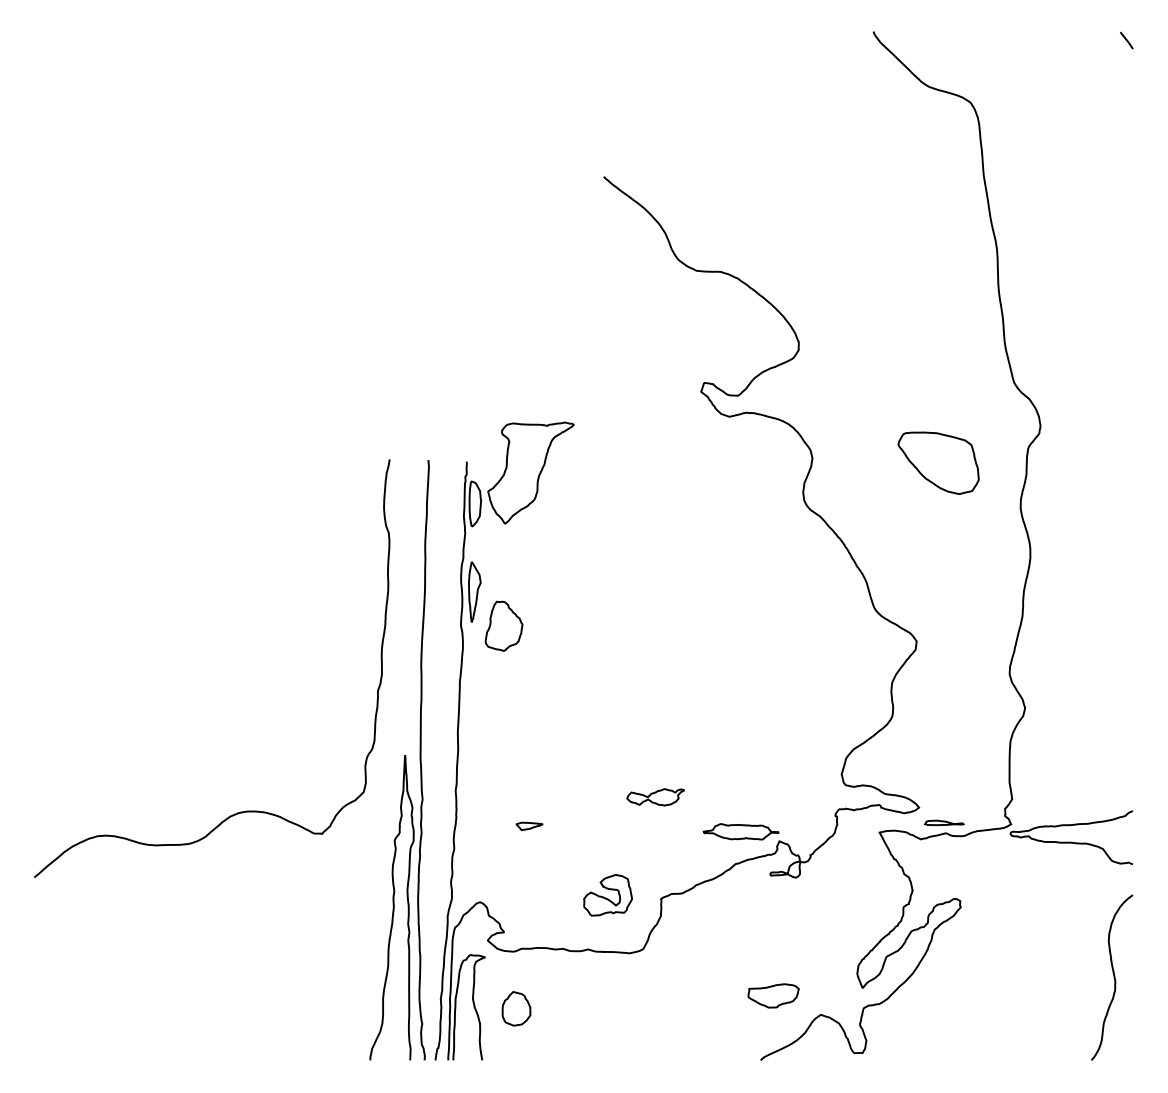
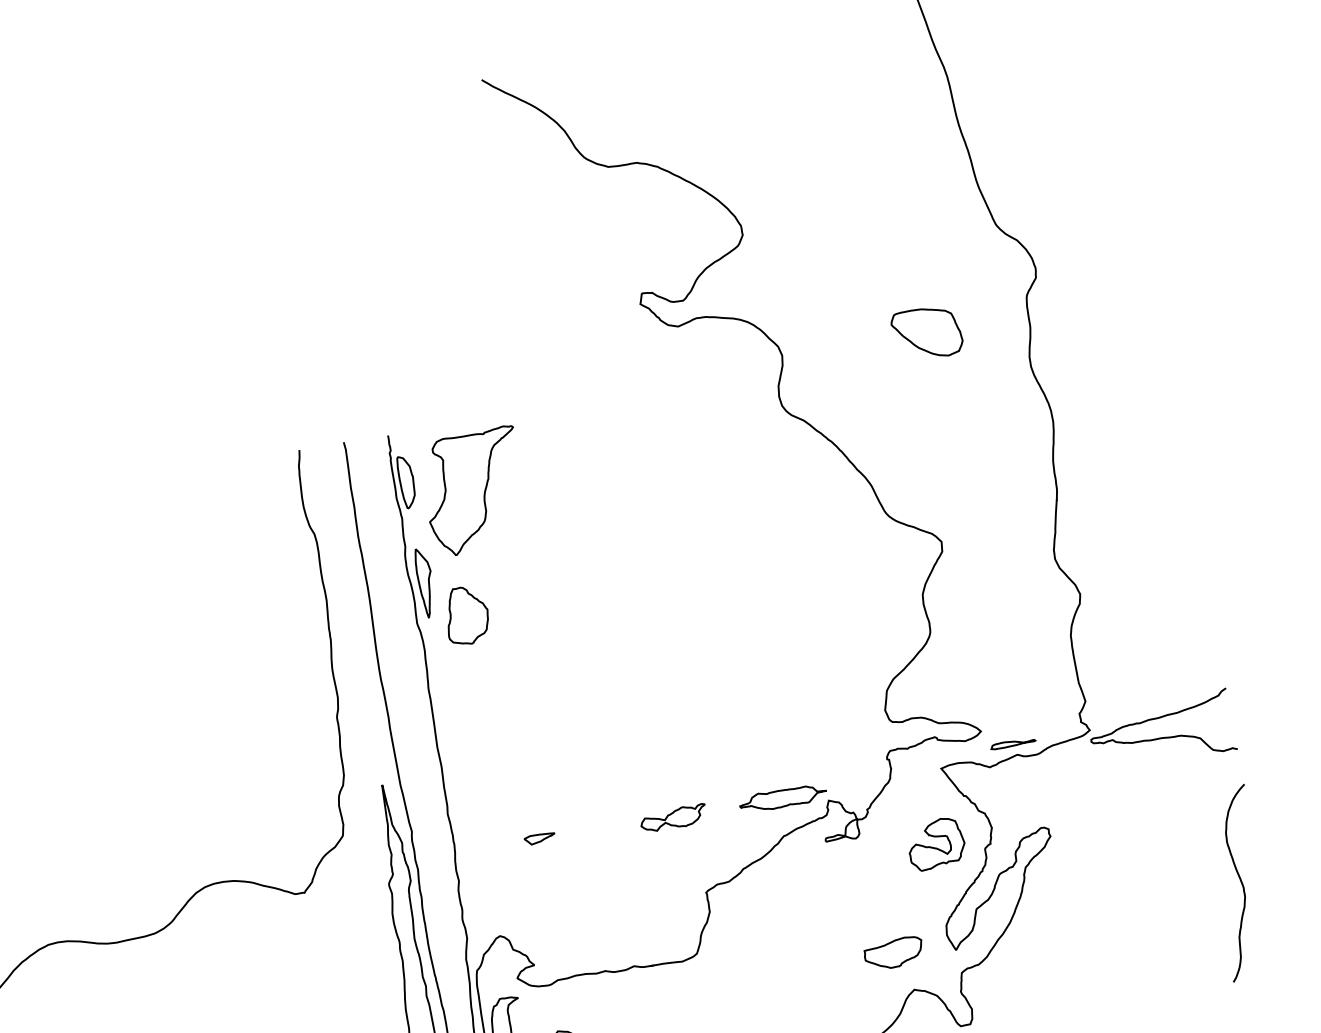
part: (937, 462) -> (926, 333), size x0.71
part: (530, 472) -> (474, 491), moved
part: (655, 797) -> (673, 818), moved
part: (607, 895) -> (935, 844), moved
part: (773, 995) -> (893, 953), moved

